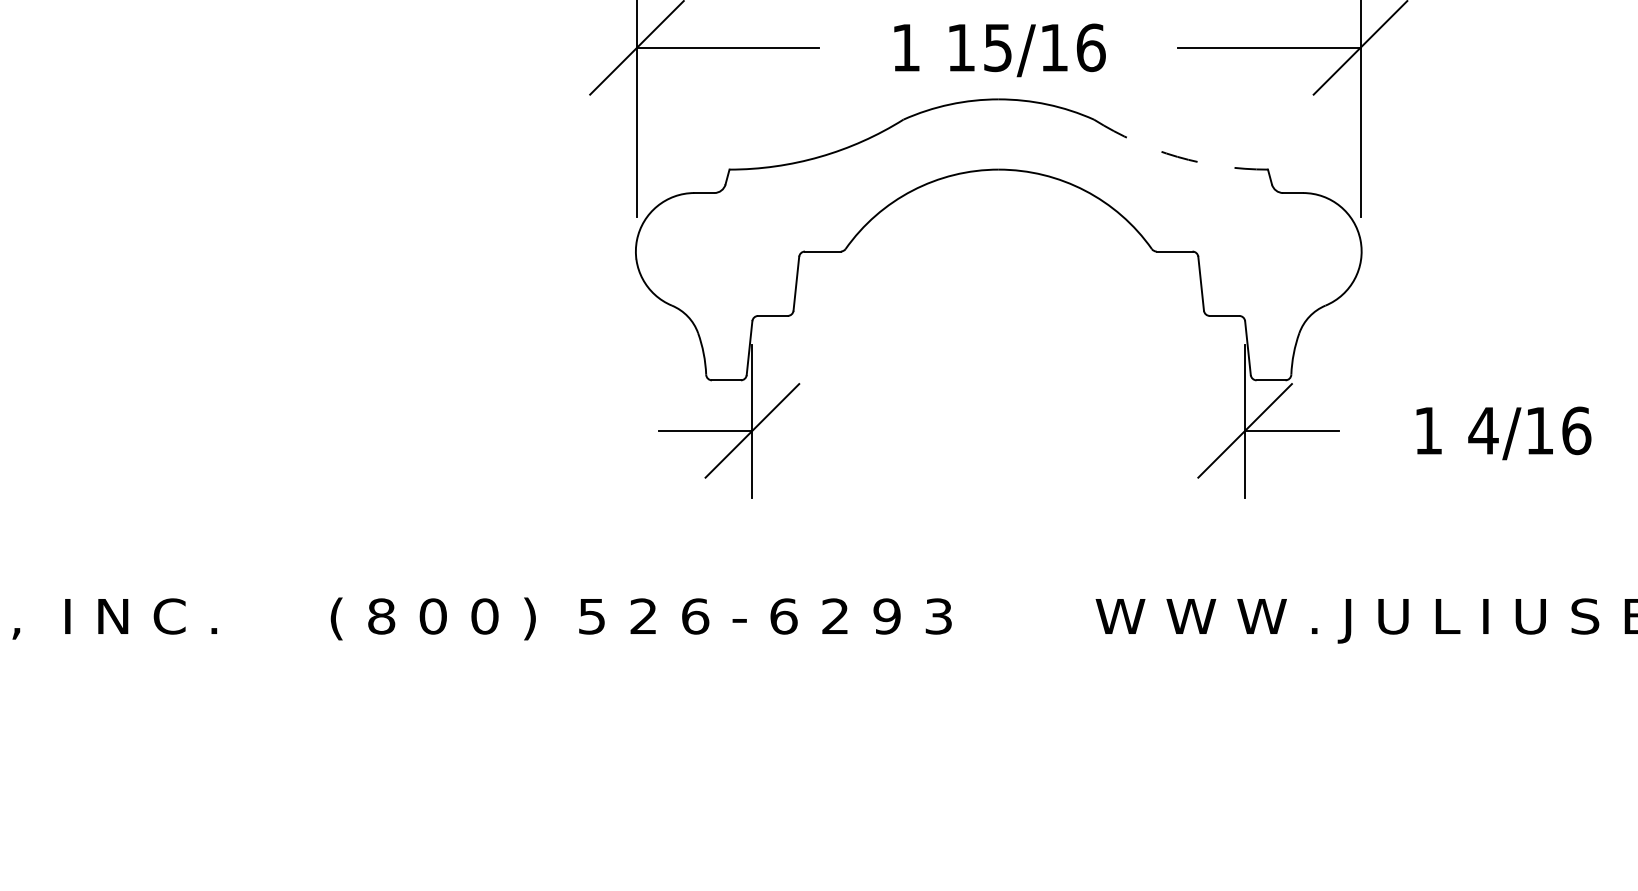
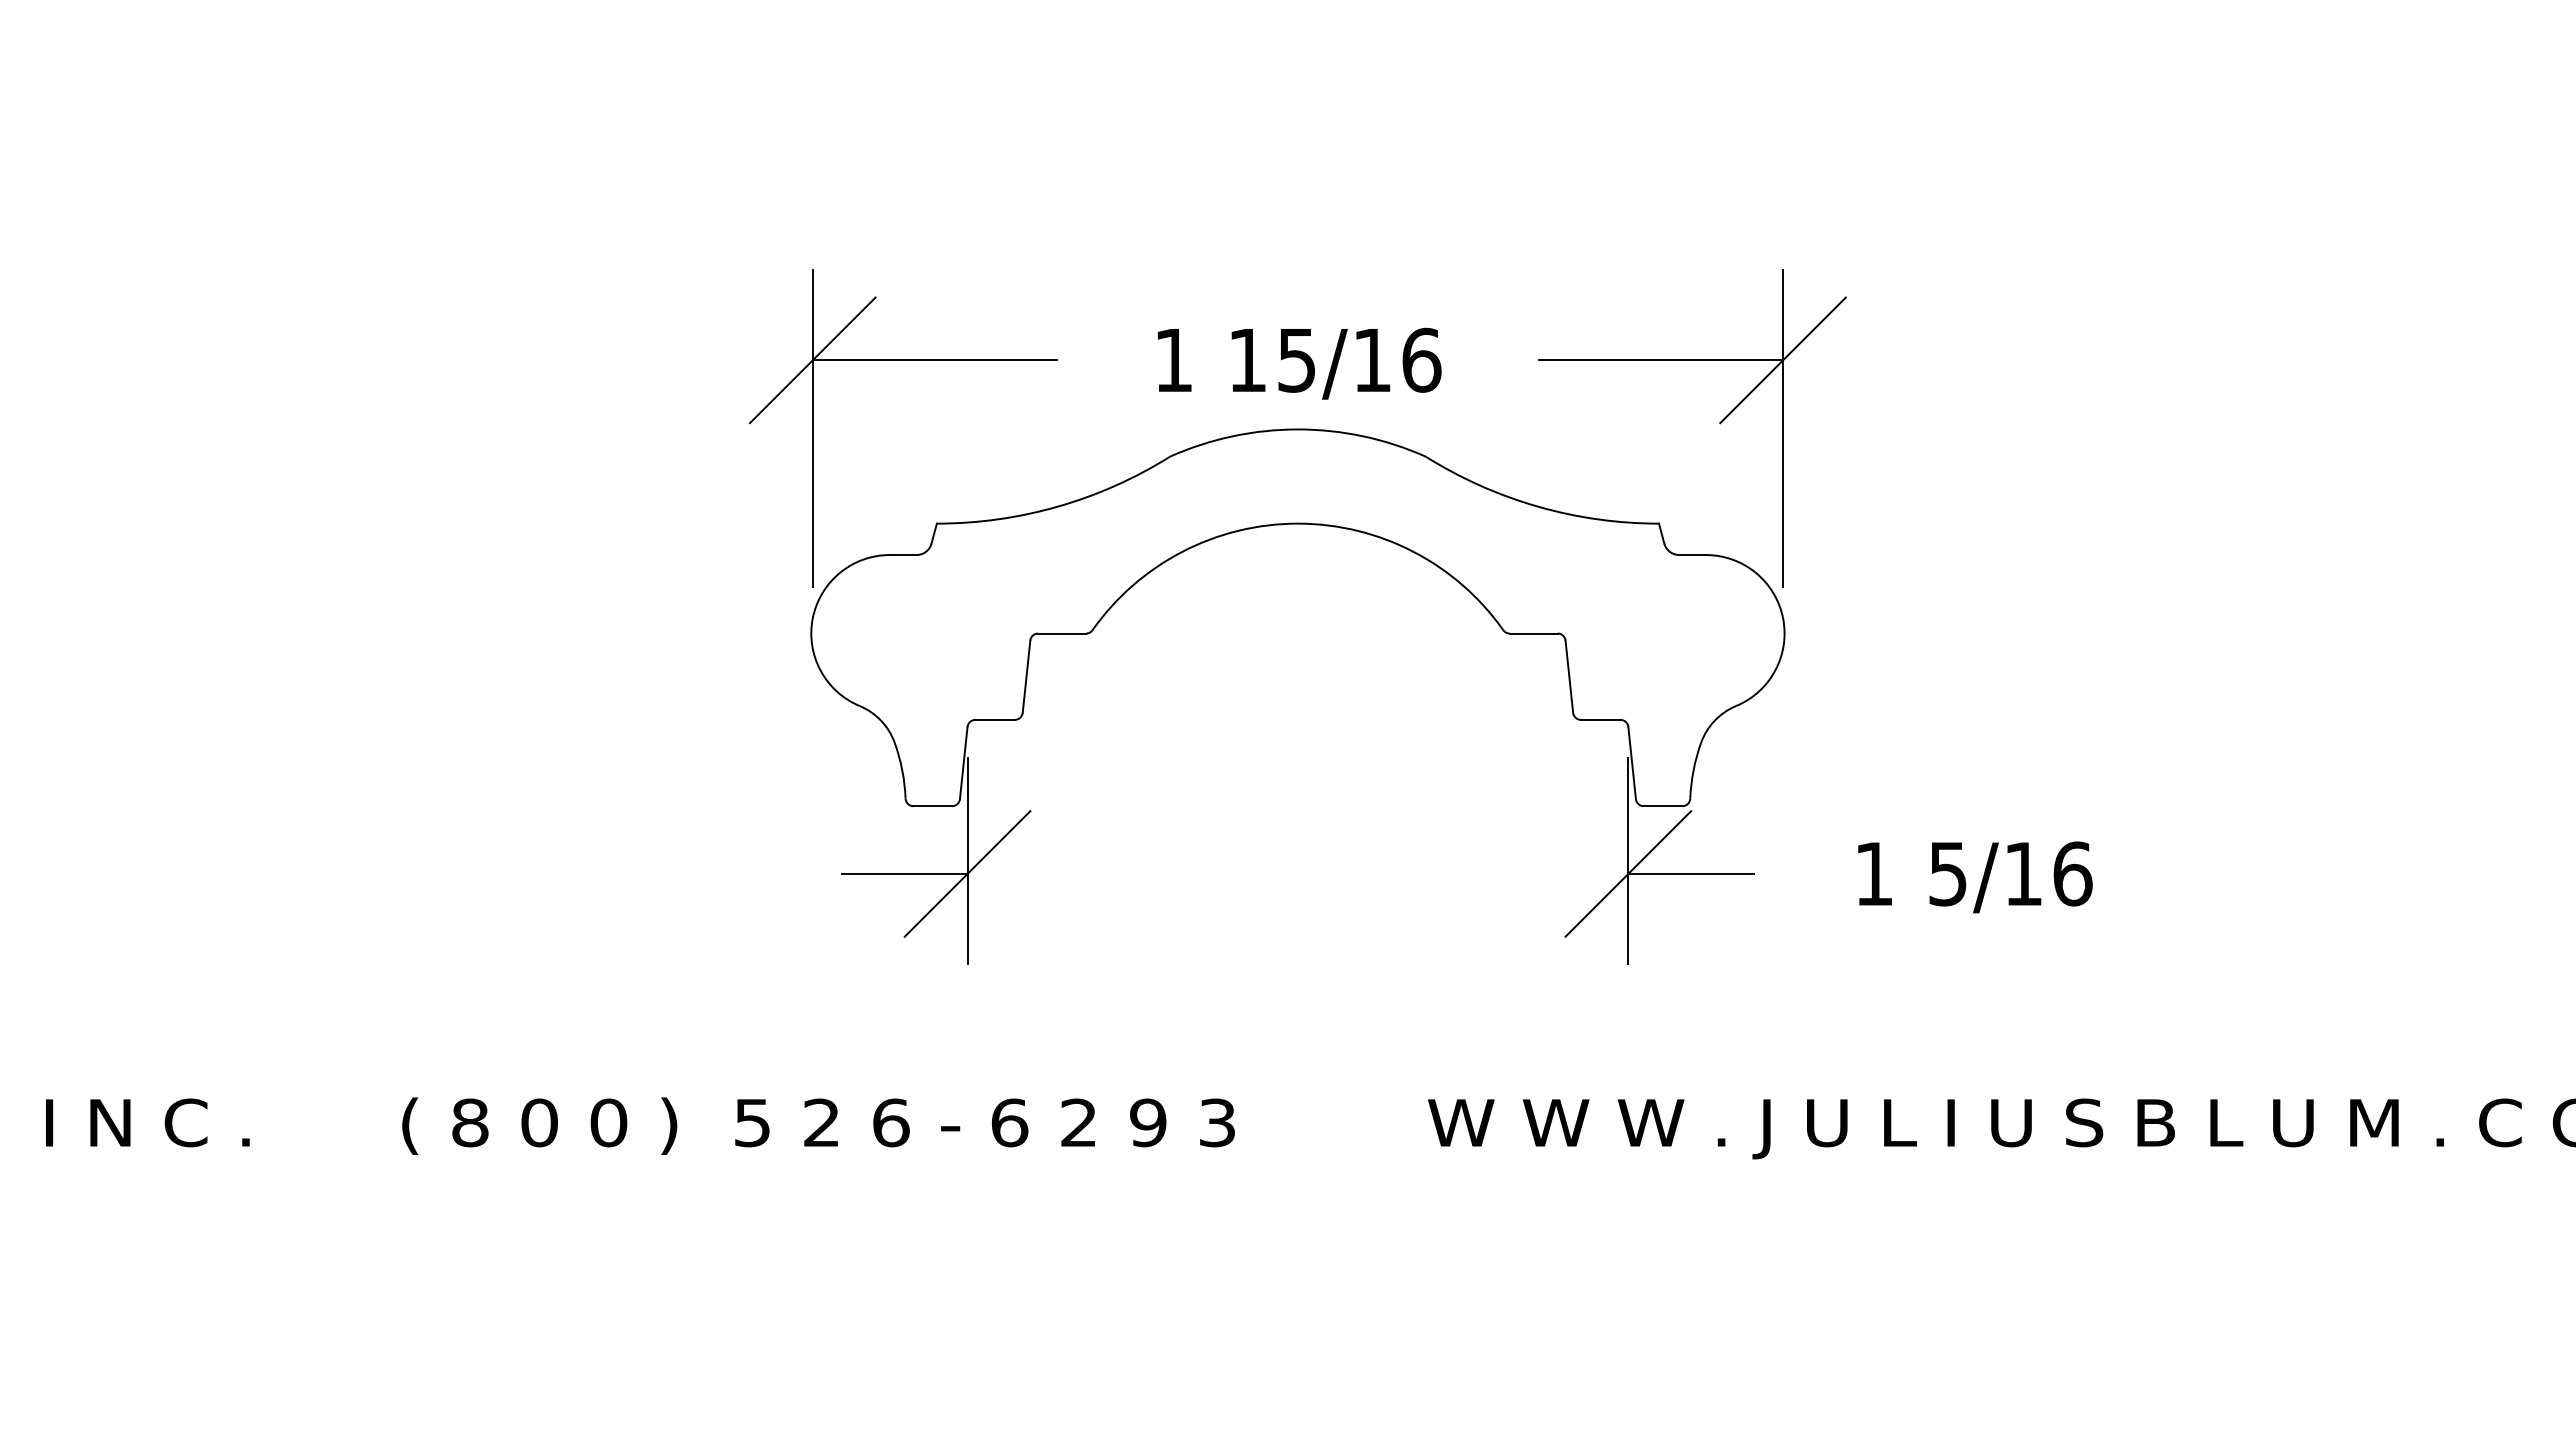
arc: (1177, 156) -> (1537, 506), dashed -> solid
text: (1483, 431) -> (1947, 874), 4/16 -> 5/16

